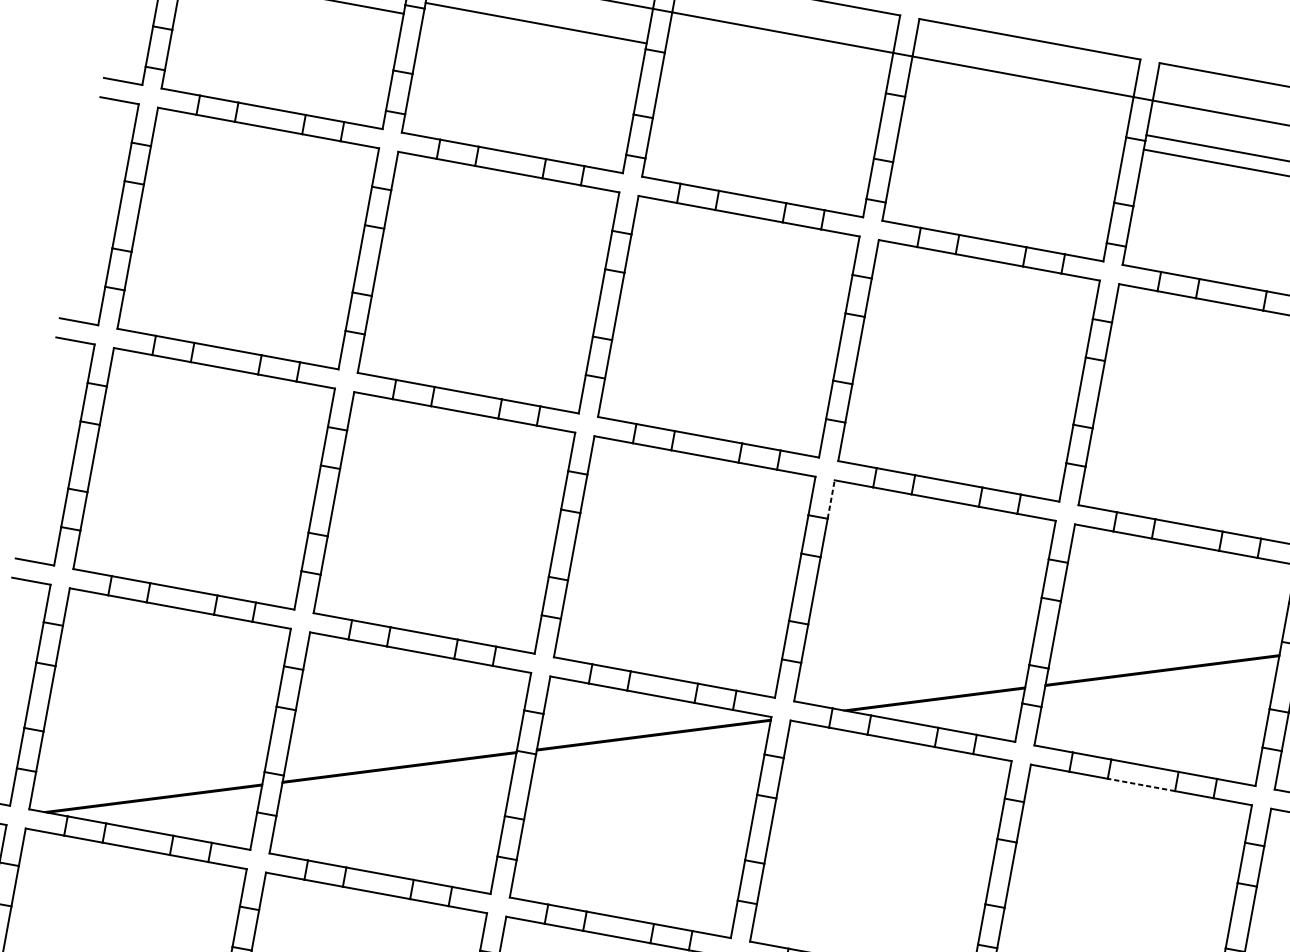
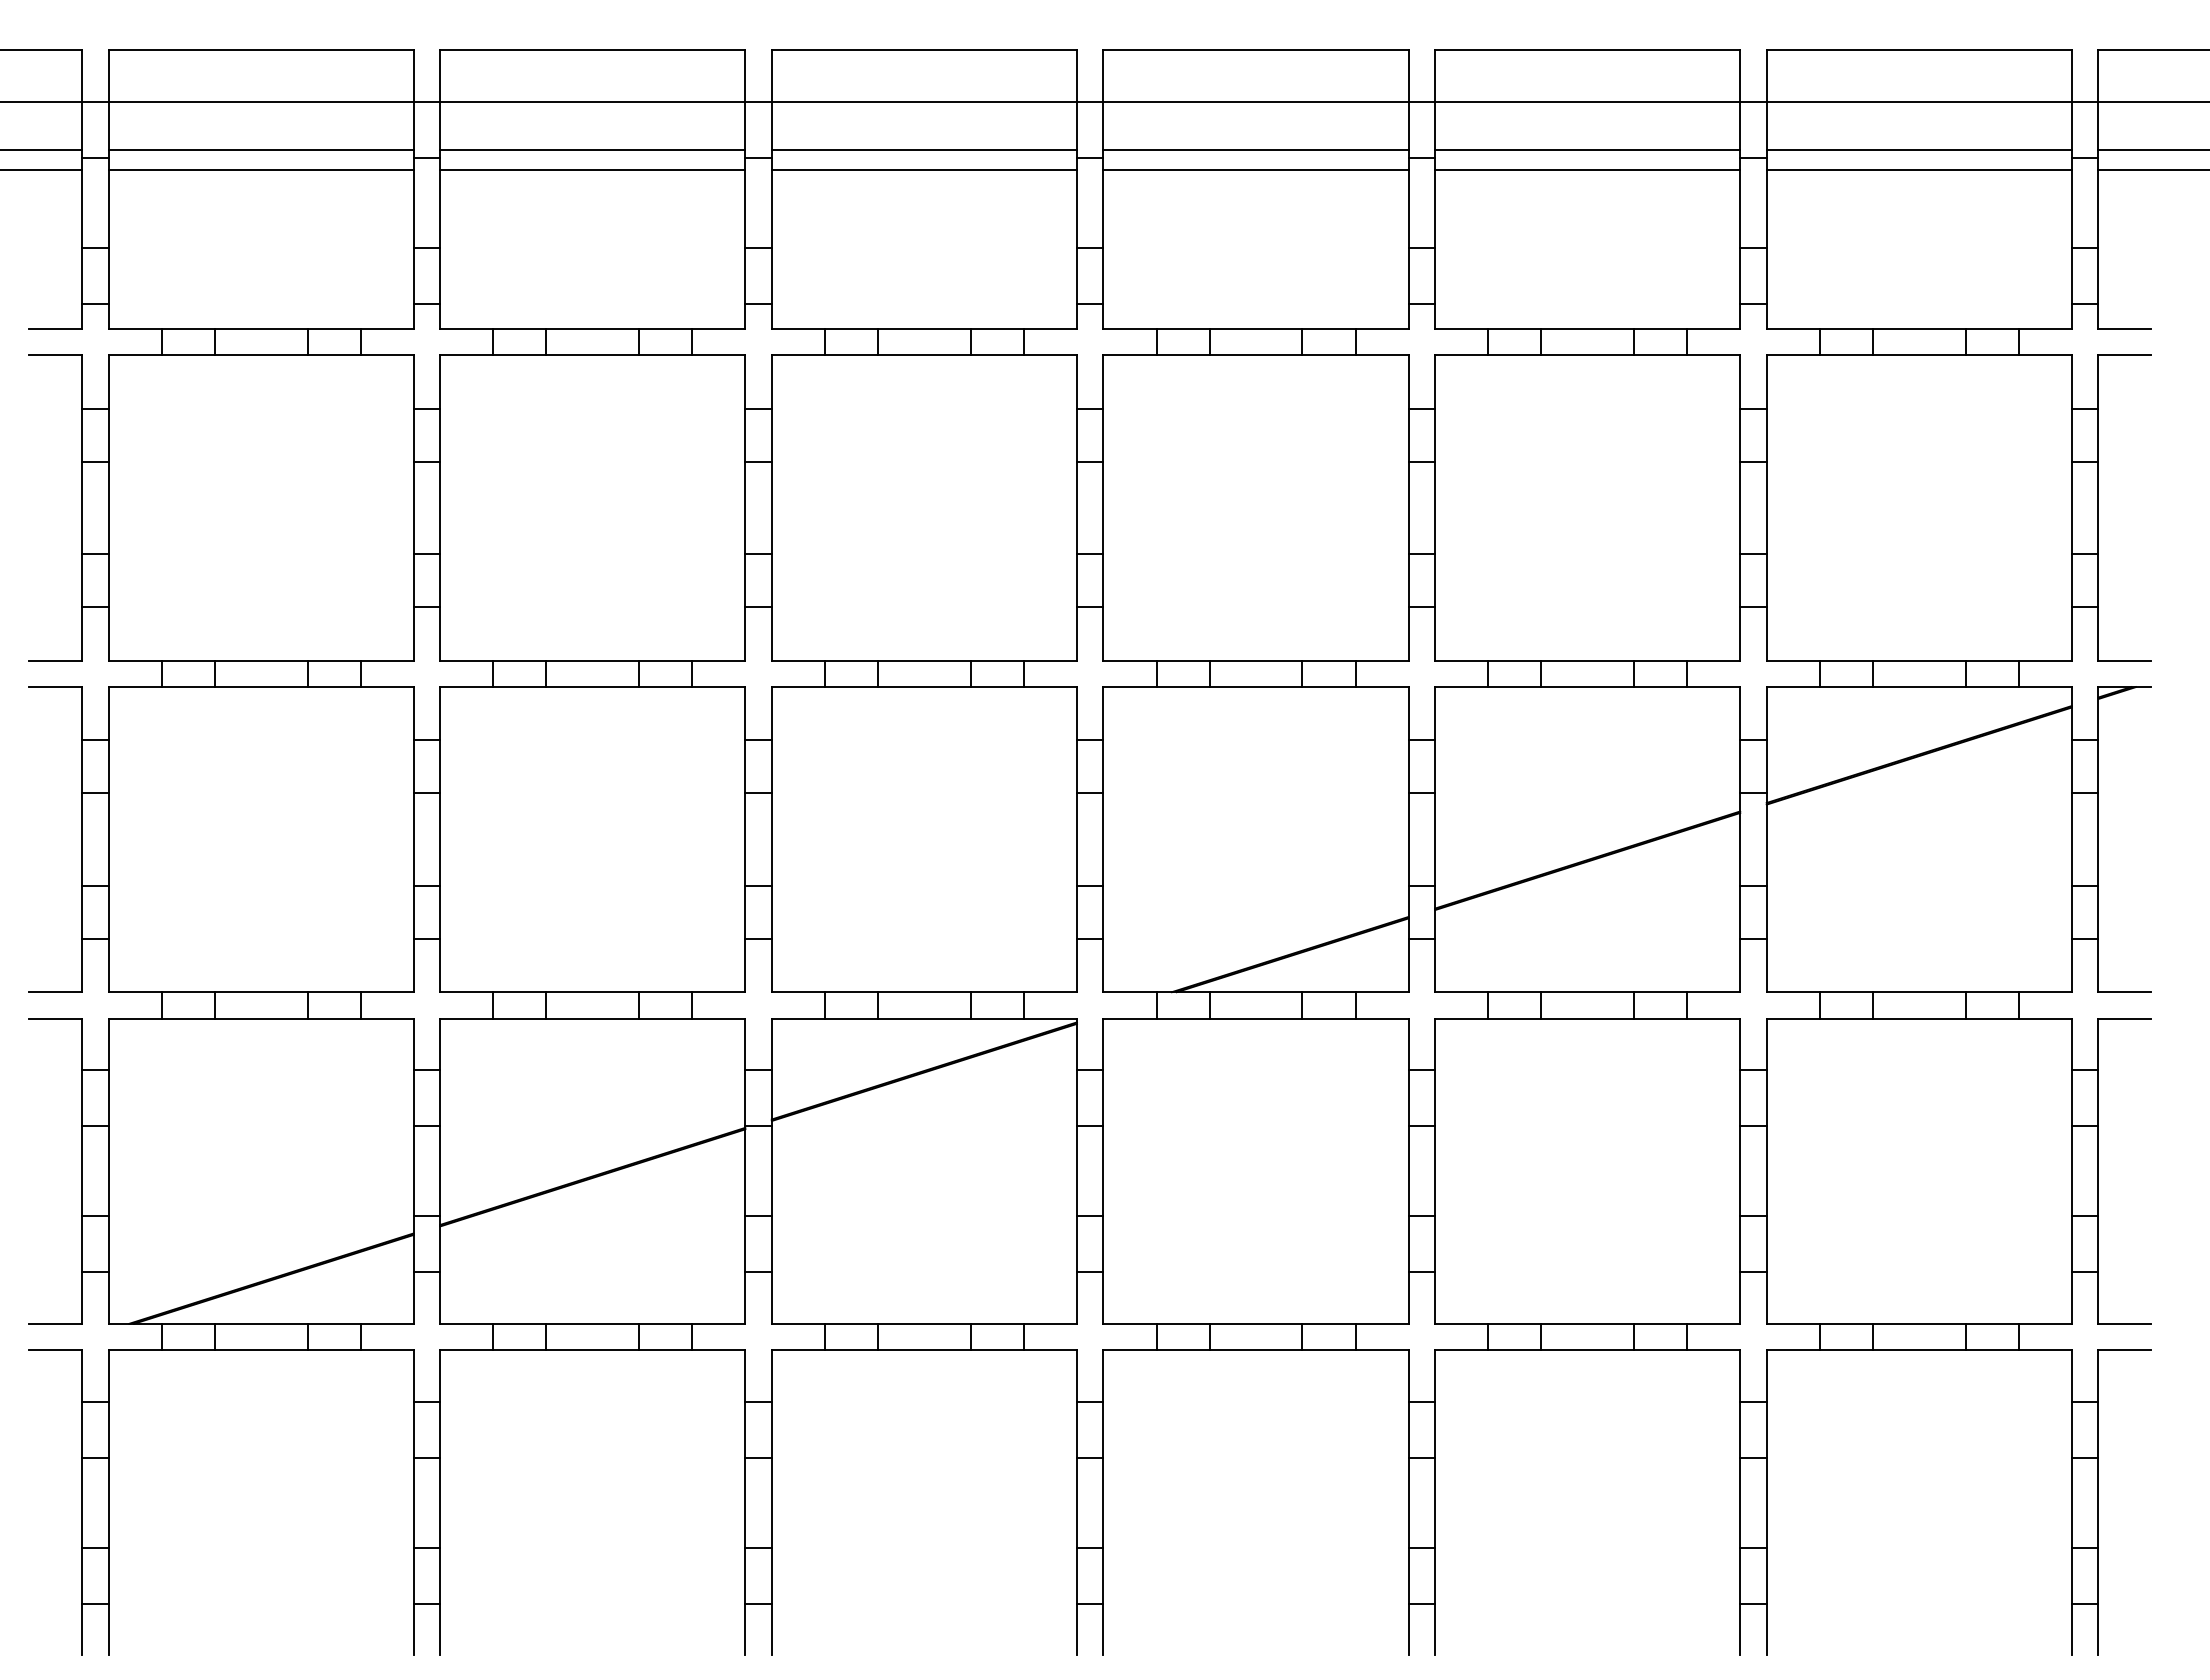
line: (533, 37) -> (592, 169), added
line: (775, 66) -> (923, 149), added
line: (773, 81) -> (923, 169), added
line: (1016, 111) -> (1255, 149), added
line: (1013, 125) -> (1255, 169), added
line: (831, 499) -> (1103, 713), dashed -> solid
line: (1141, 784) -> (1587, 1018), dashed -> solid

